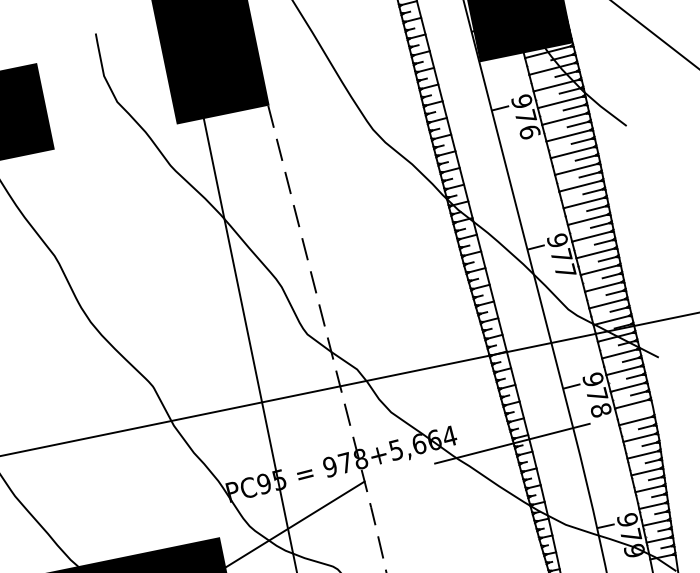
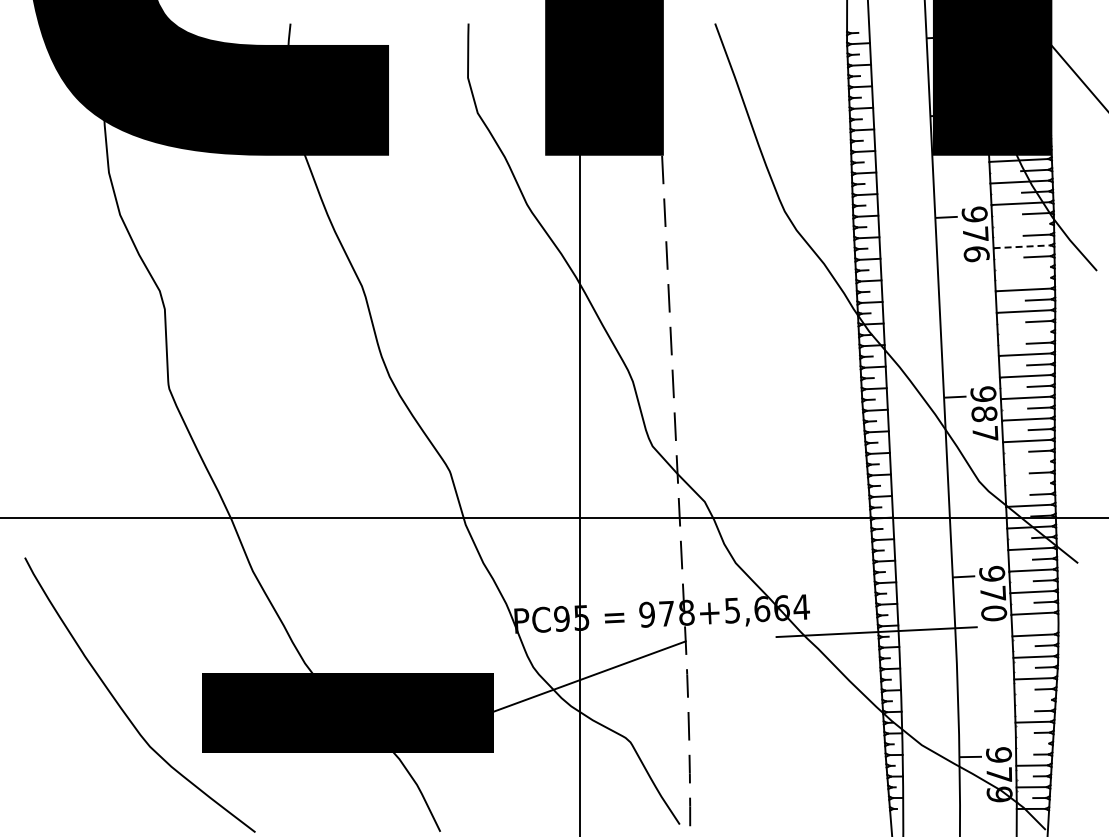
line: (560, 101) -> (1021, 224), removed
line: (564, 118) -> (1022, 246), solid -> dashed
line: (567, 135) -> (1022, 267), removed
line: (582, 141) -> (1038, 278), removed
line: (579, 185) -> (1024, 332), removed
text: (561, 256) -> (984, 414), 977 -> 987
line: (603, 286) -> (1027, 462), removed
line: (607, 303) -> (1028, 484), removed
text: (600, 410) -> (993, 613), 978 -> 970
line: (645, 471) -> (1033, 700), removed
line: (652, 505) -> (1032, 743), removed

